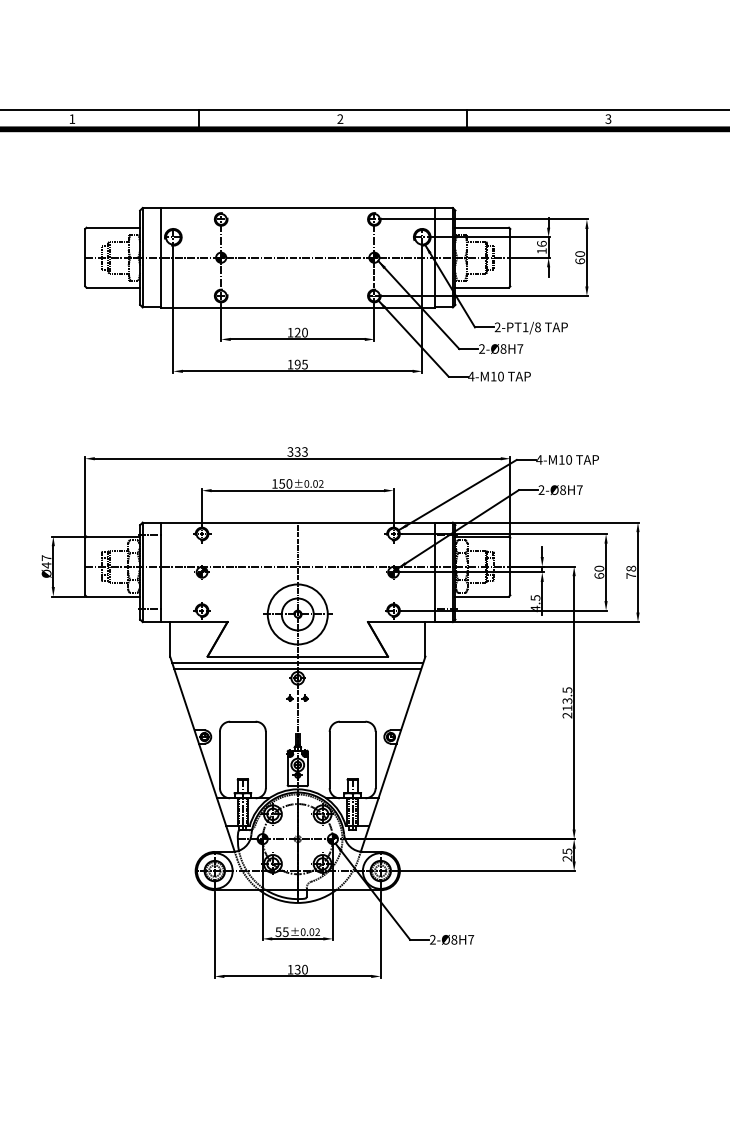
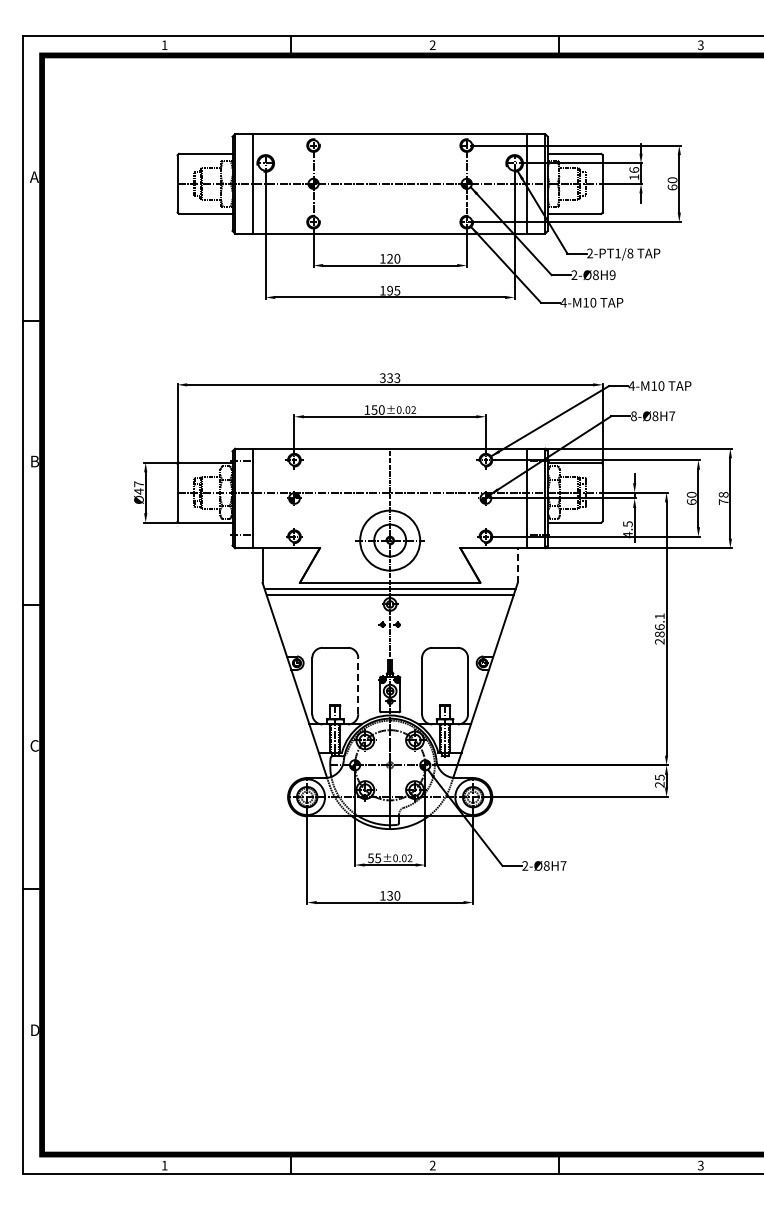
text: (520, 349) -> (612, 275), 2-Ø8H7 -> 2-Ø8H9
text: (541, 490) -> (633, 416), 2-Ø8H7 -> 8-Ø8H7
line: (425, 639) -> (517, 565), solid -> dashed
text: (567, 699) -> (659, 625), 213.5 -> 286.1
line: (266, 759) -> (358, 685), solid -> dashed

